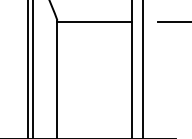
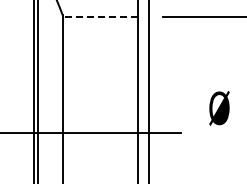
line: (95, 21) -> (100, 16), solid -> dashed

